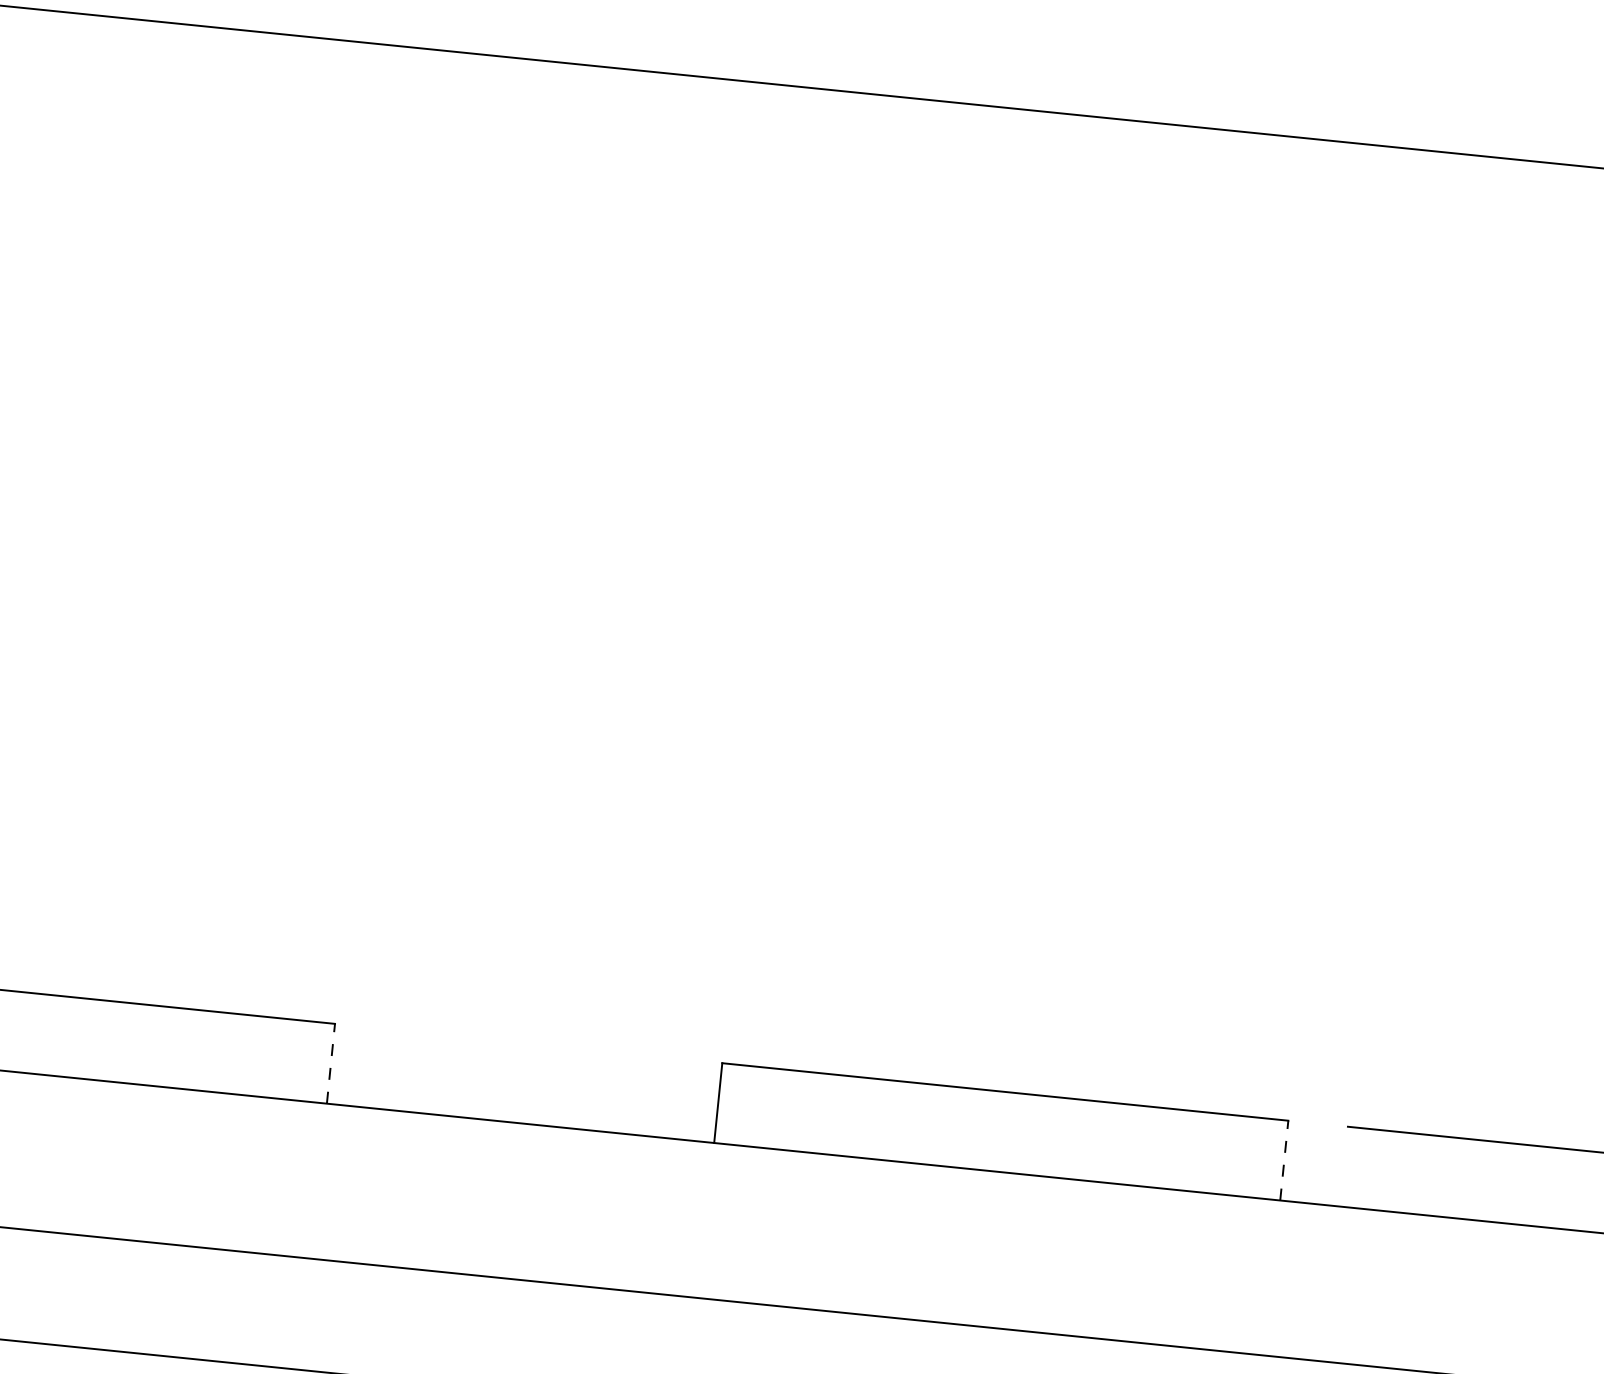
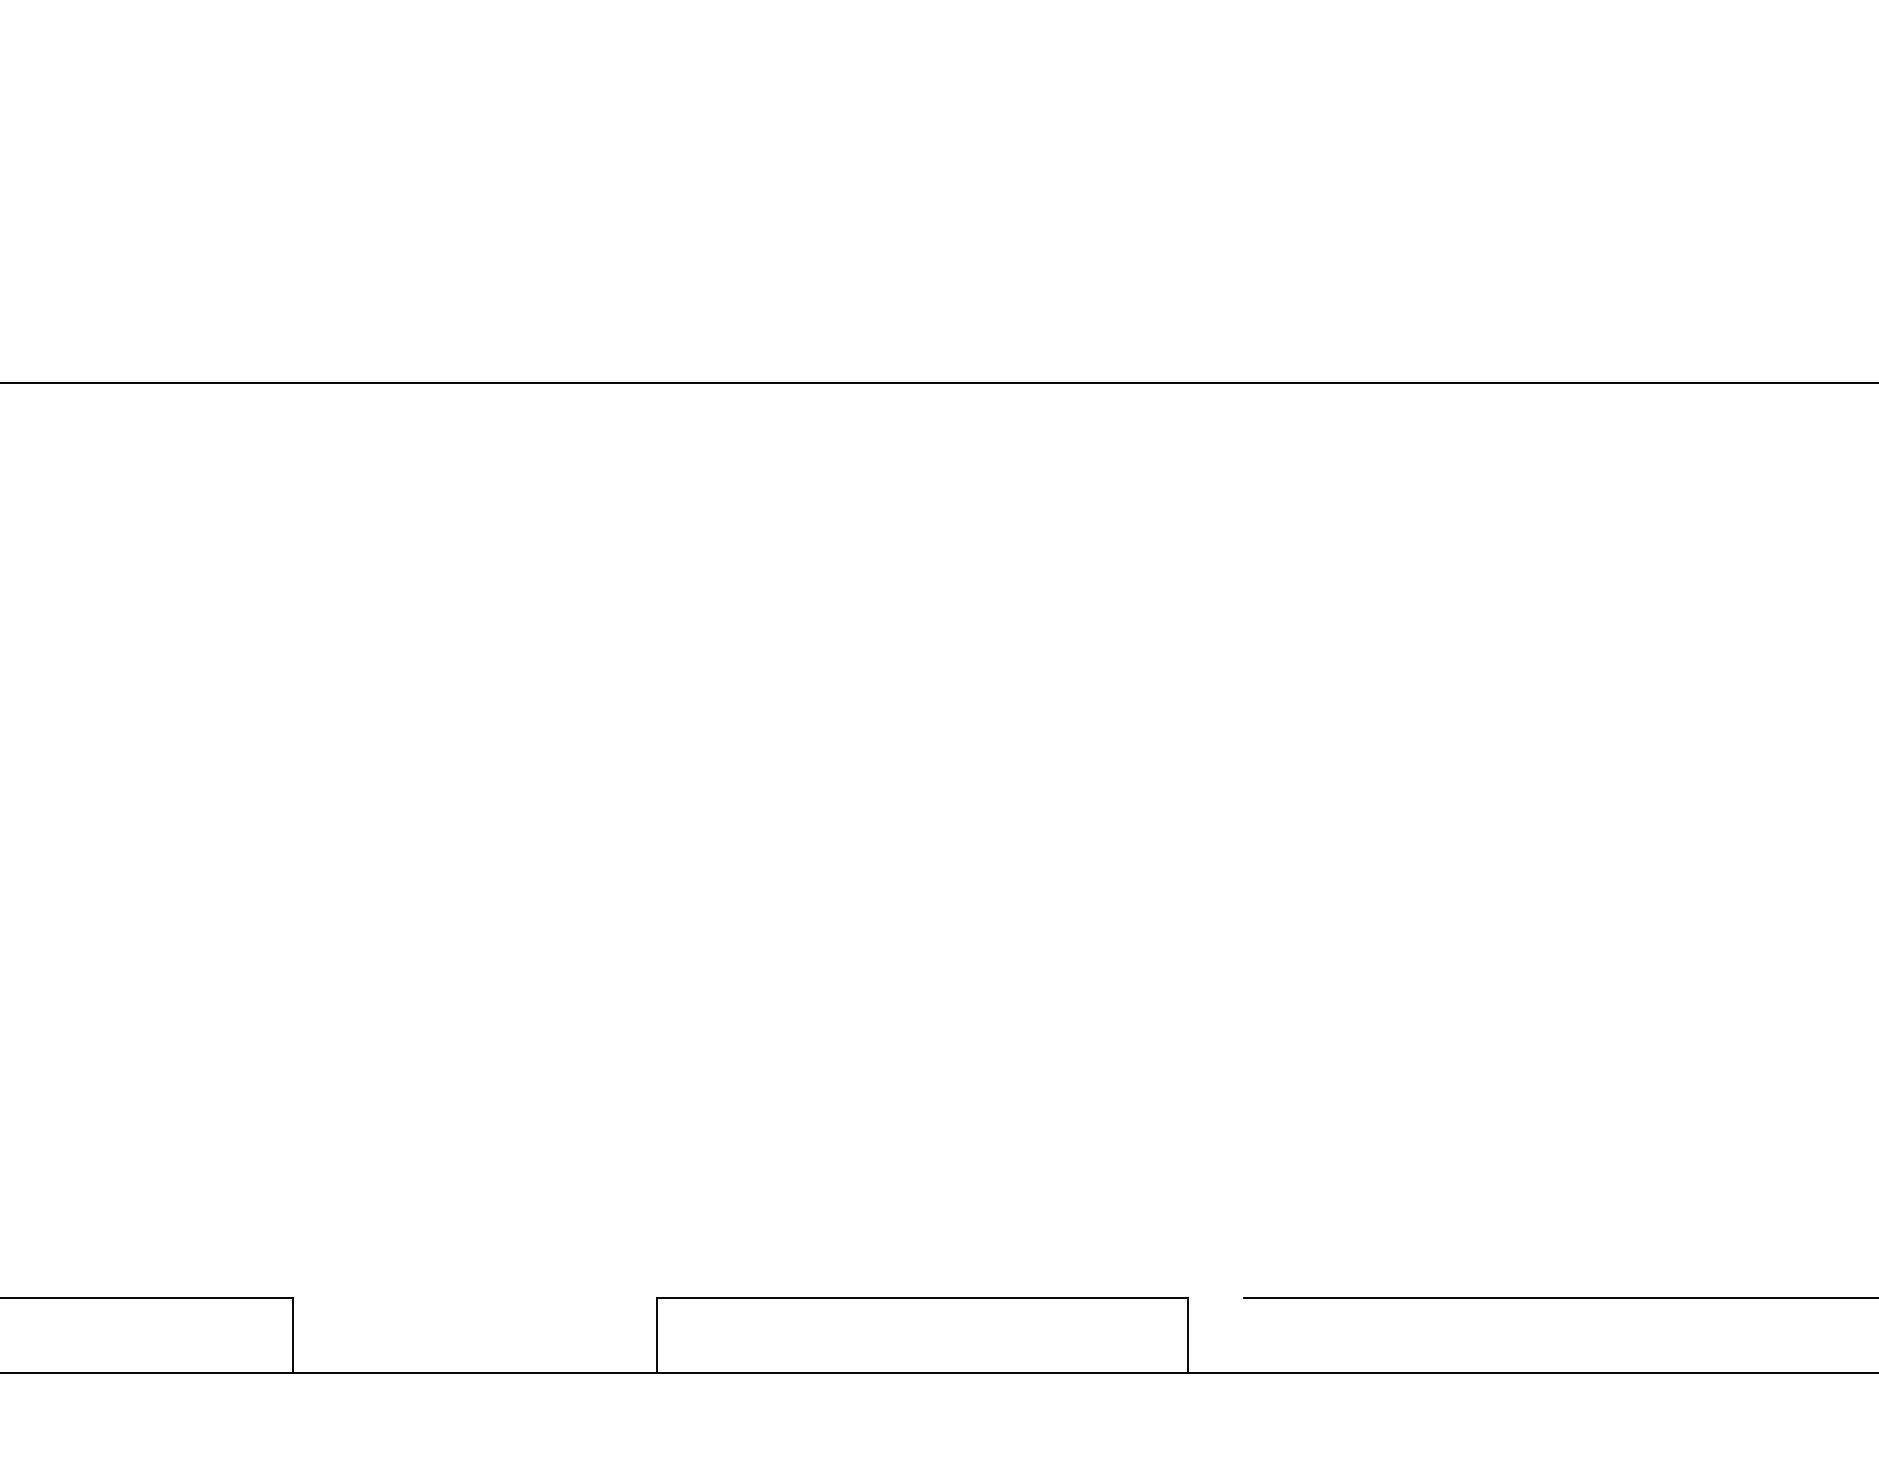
line: (331, 1062) -> (293, 1334), dashed -> solid
line: (1284, 1159) -> (1188, 1334), dashed -> solid

